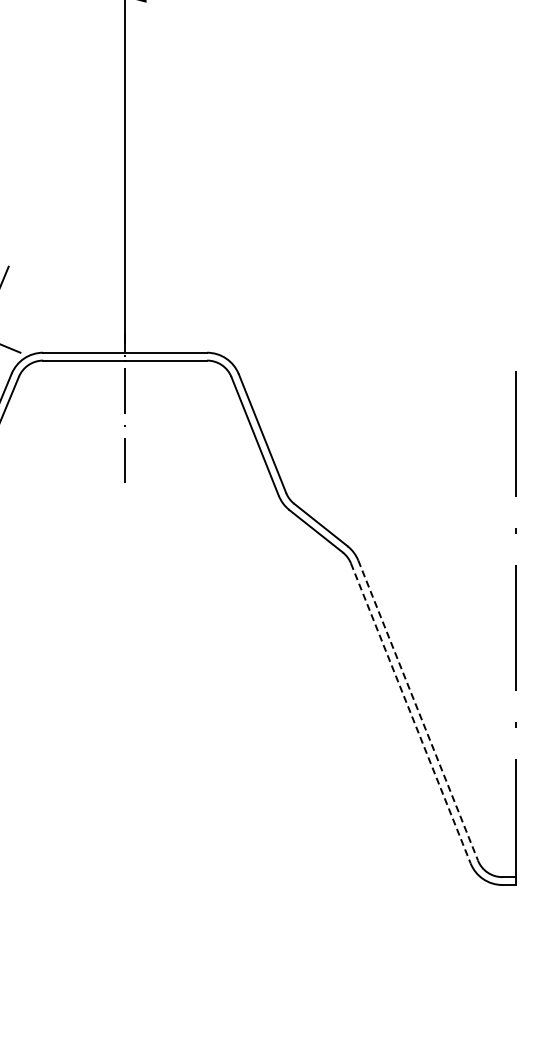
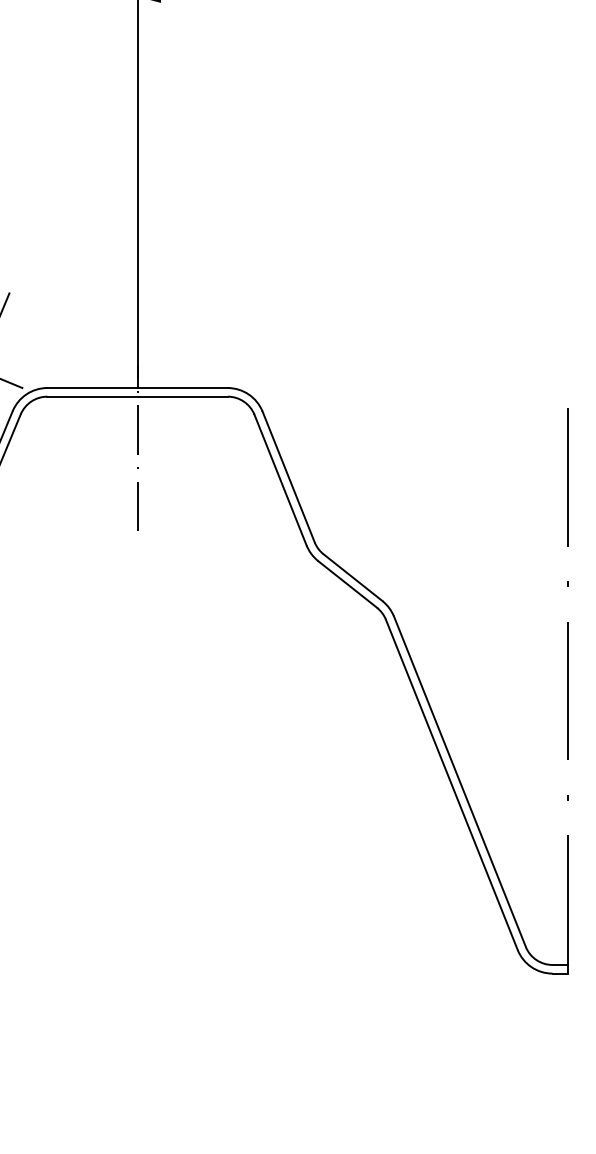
line: (418, 710) -> (460, 781), dashed -> solid
line: (410, 713) -> (451, 784), dashed -> solid

